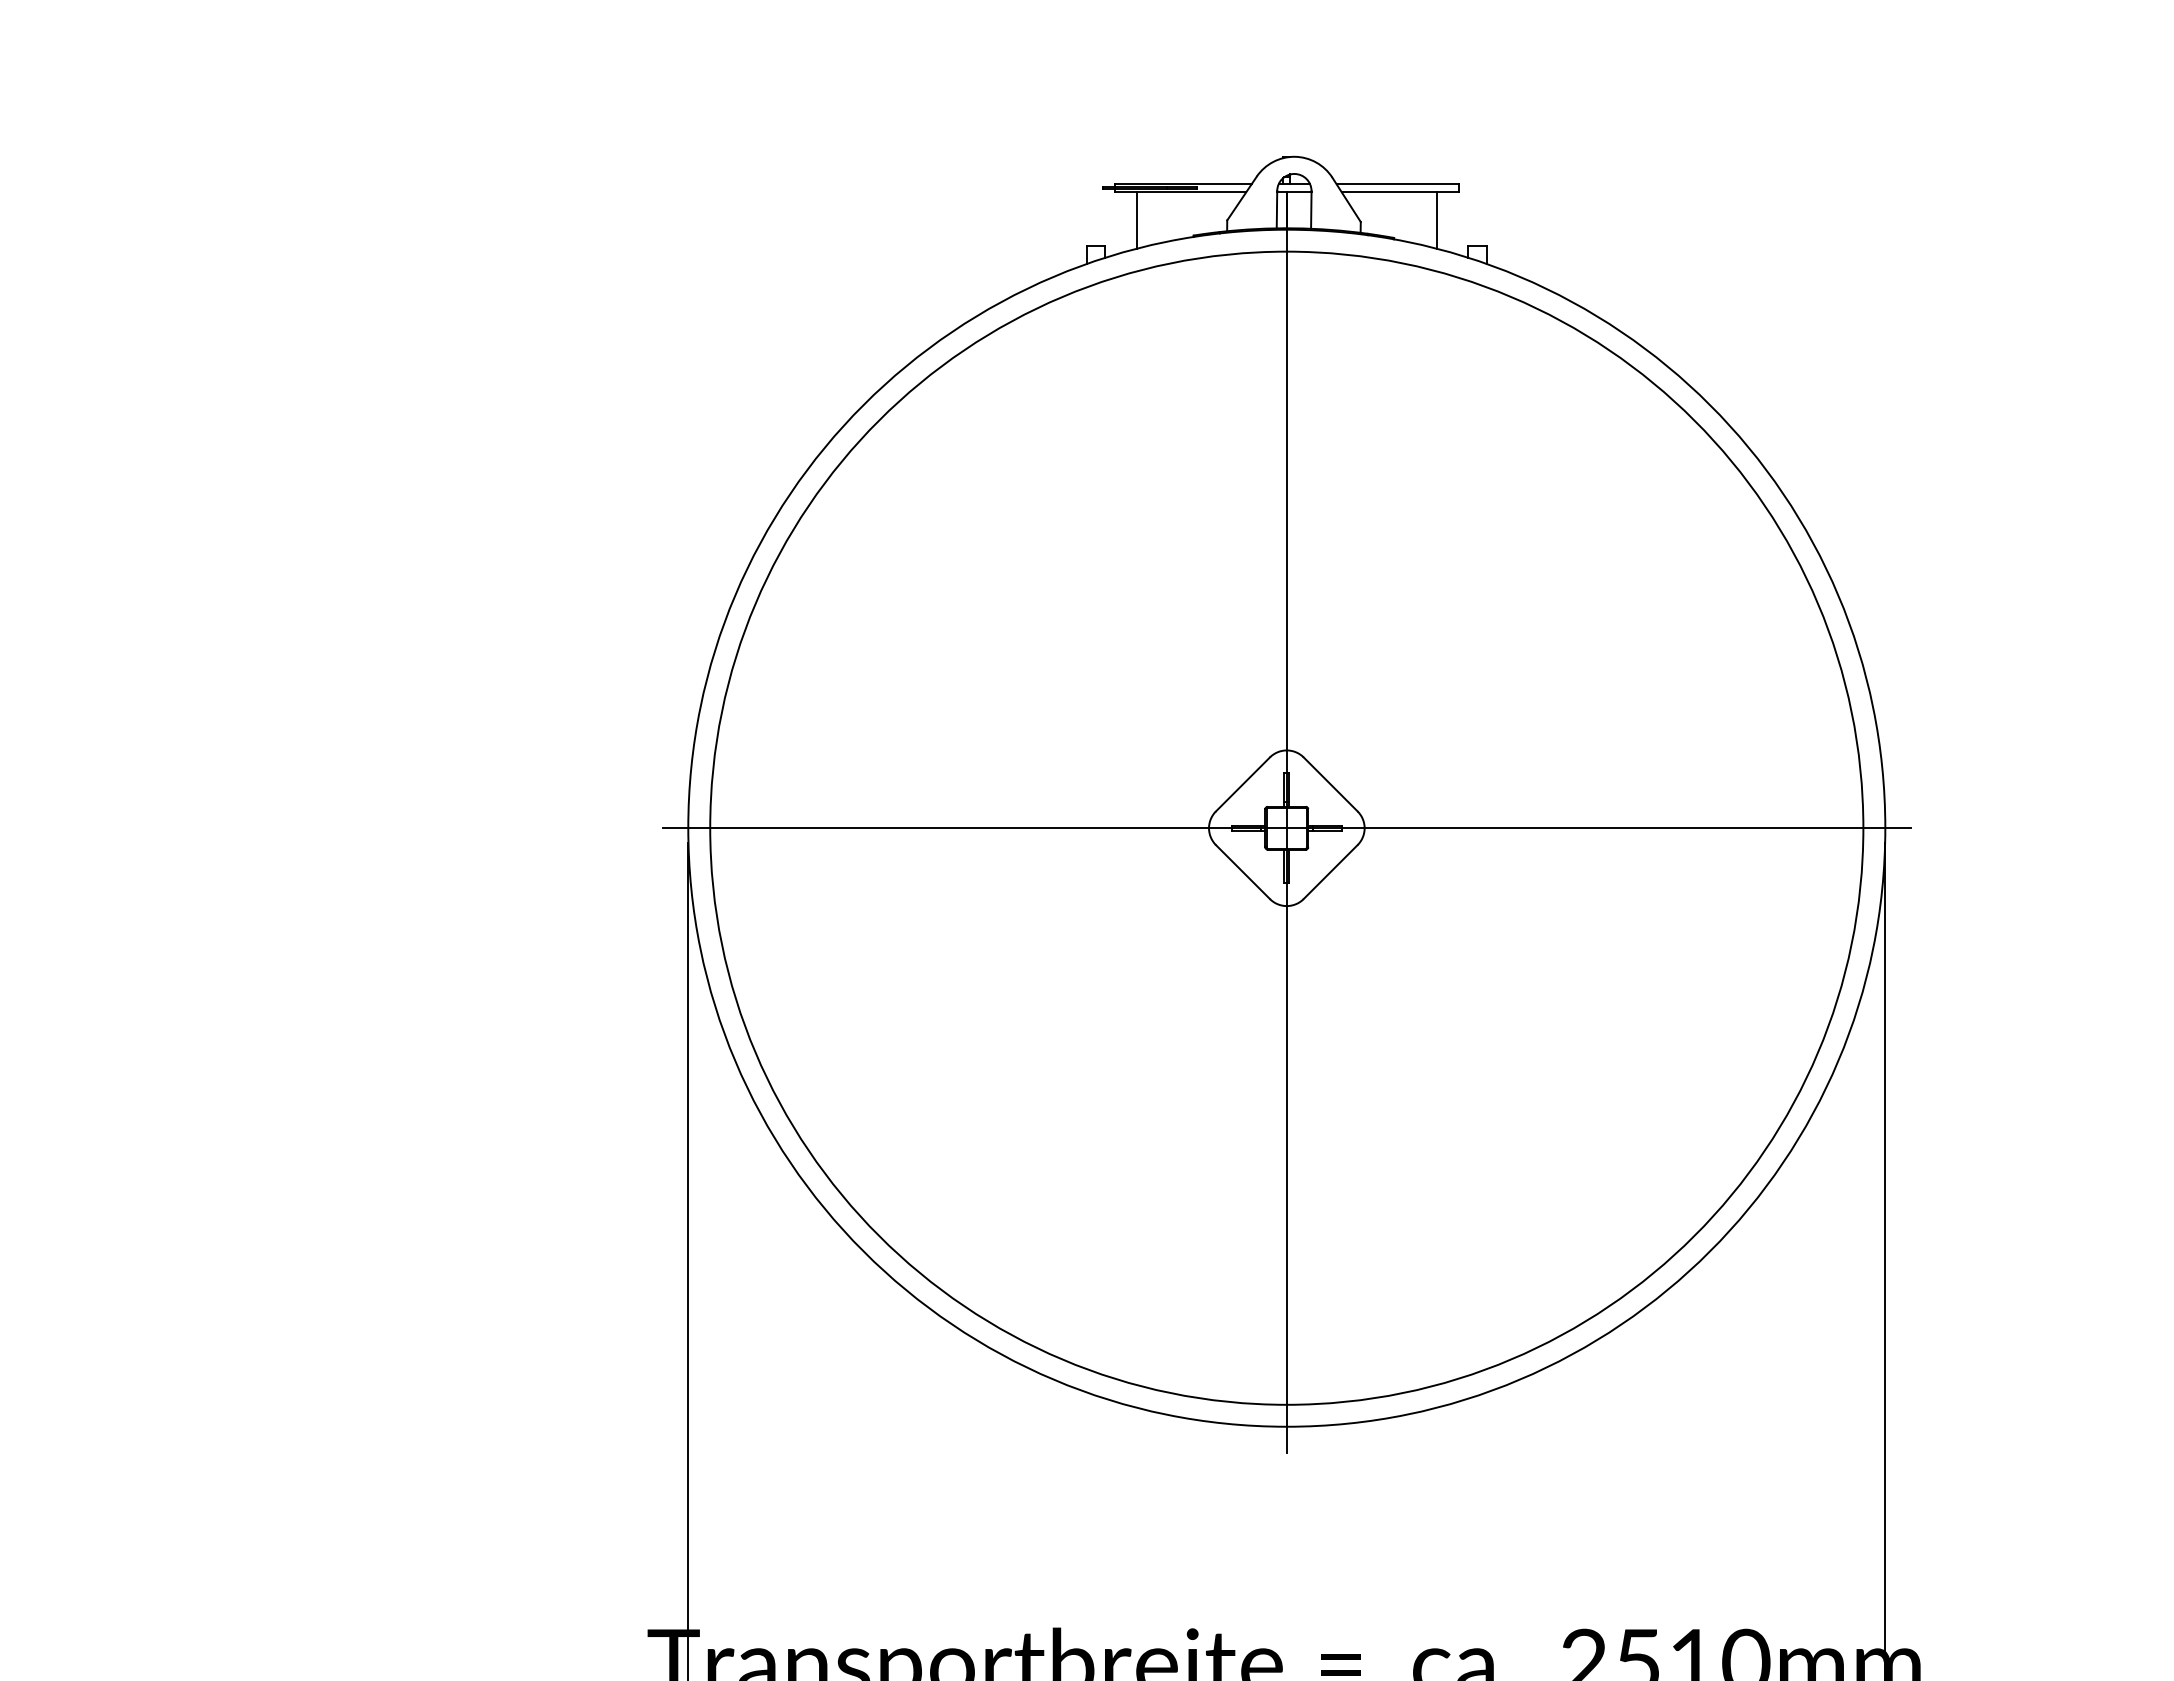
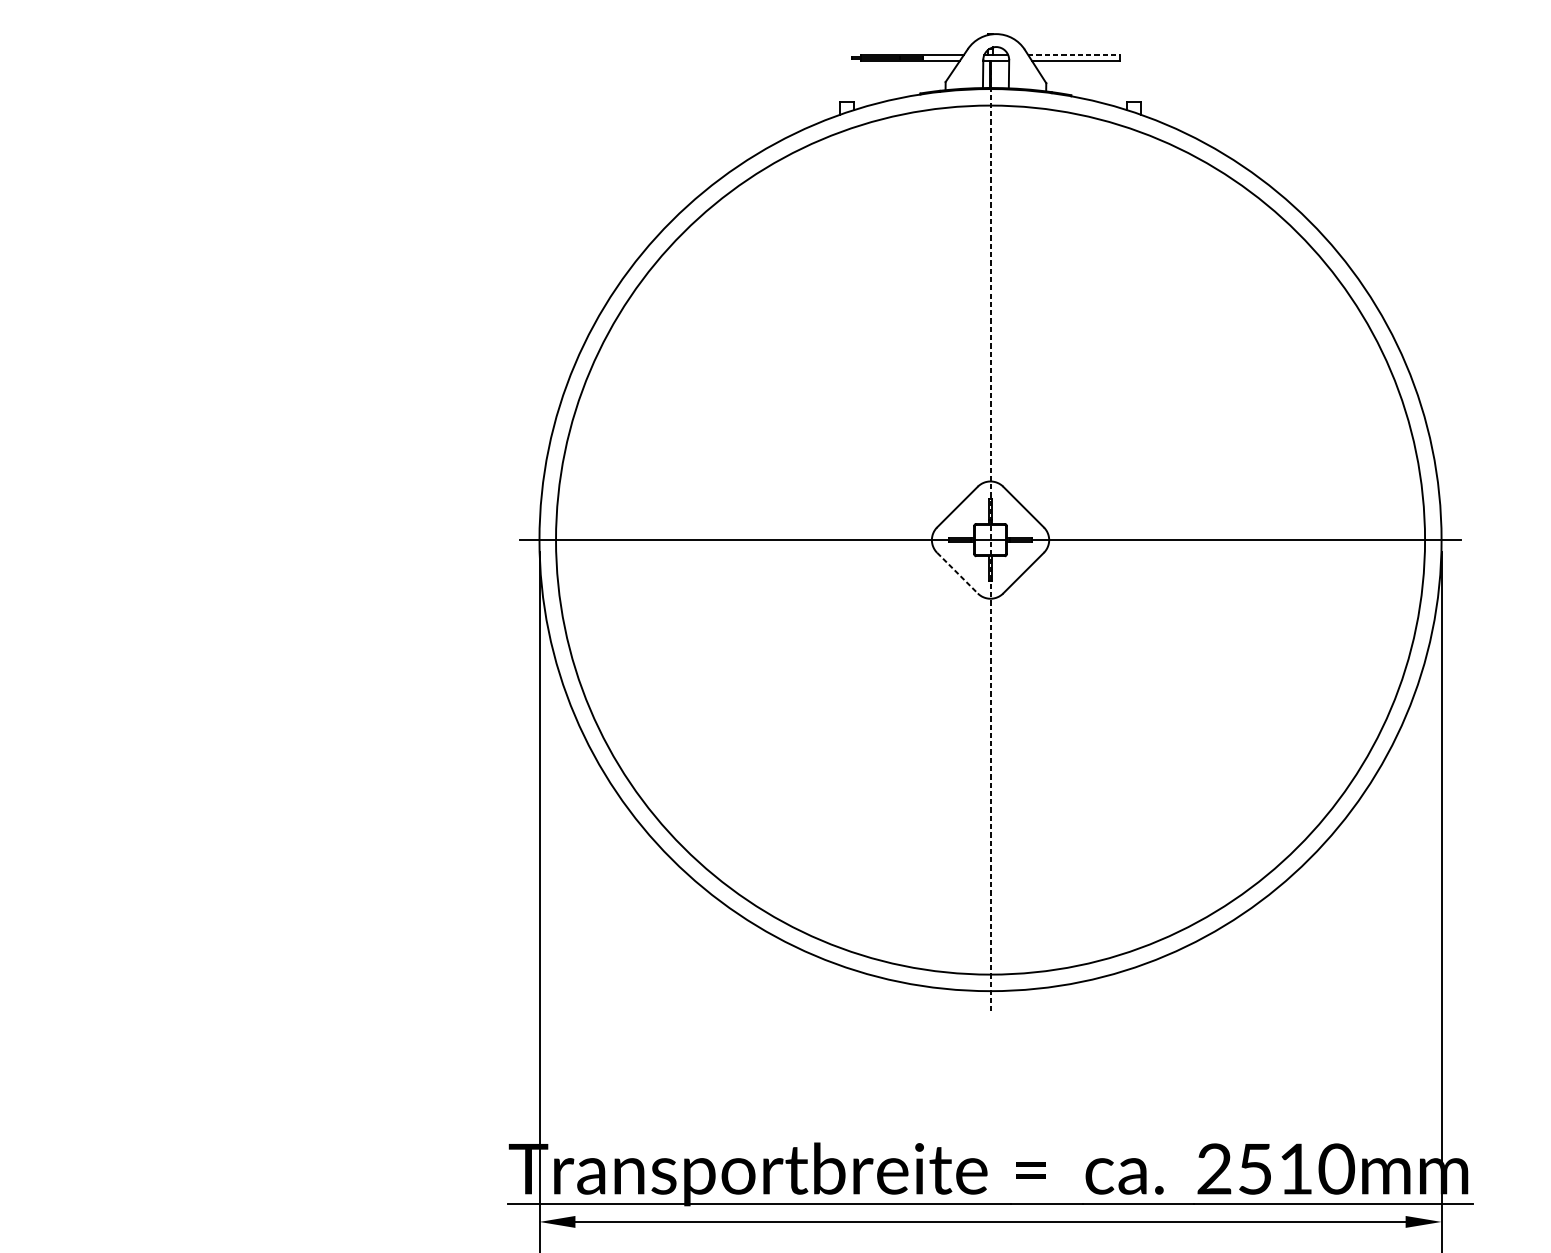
line: (1397, 184) -> (1073, 54), solid -> dashed
line: (1136, 220) -> (877, 82), removed
line: (1437, 220) -> (1104, 82), removed
line: (1286, 828) -> (990, 540), solid -> dashed
line: (1243, 872) -> (957, 573), solid -> dashed

